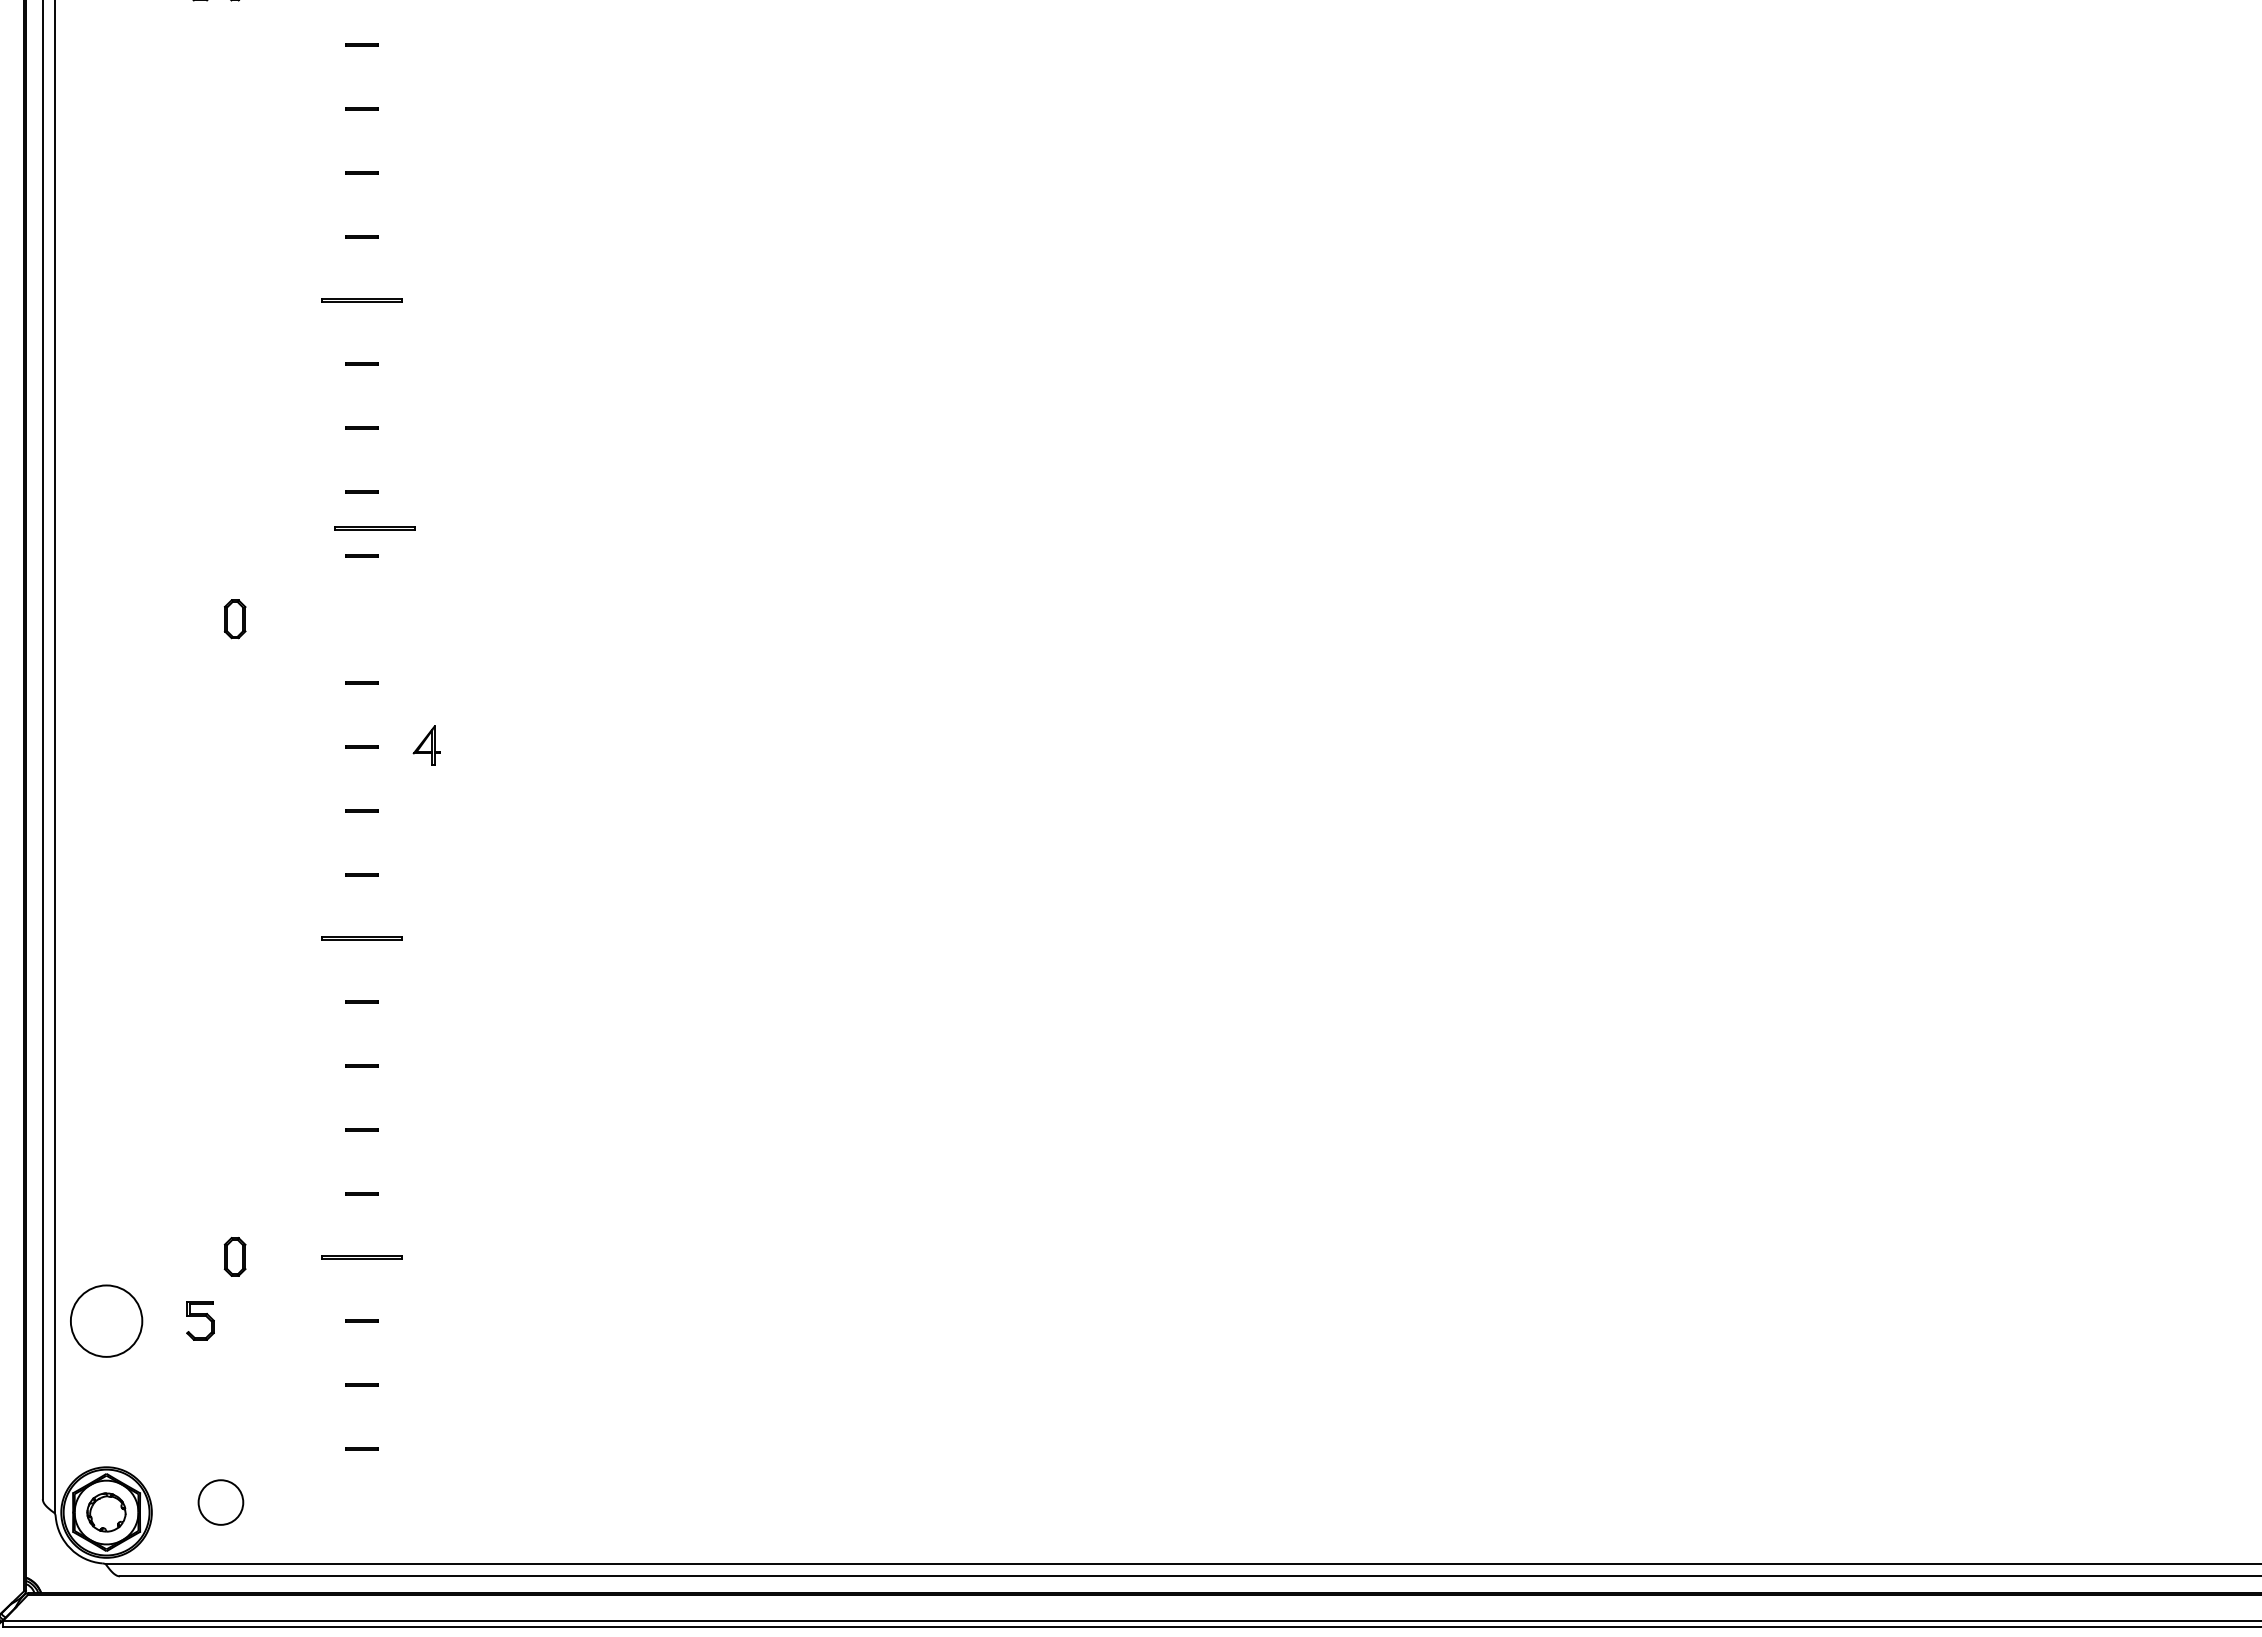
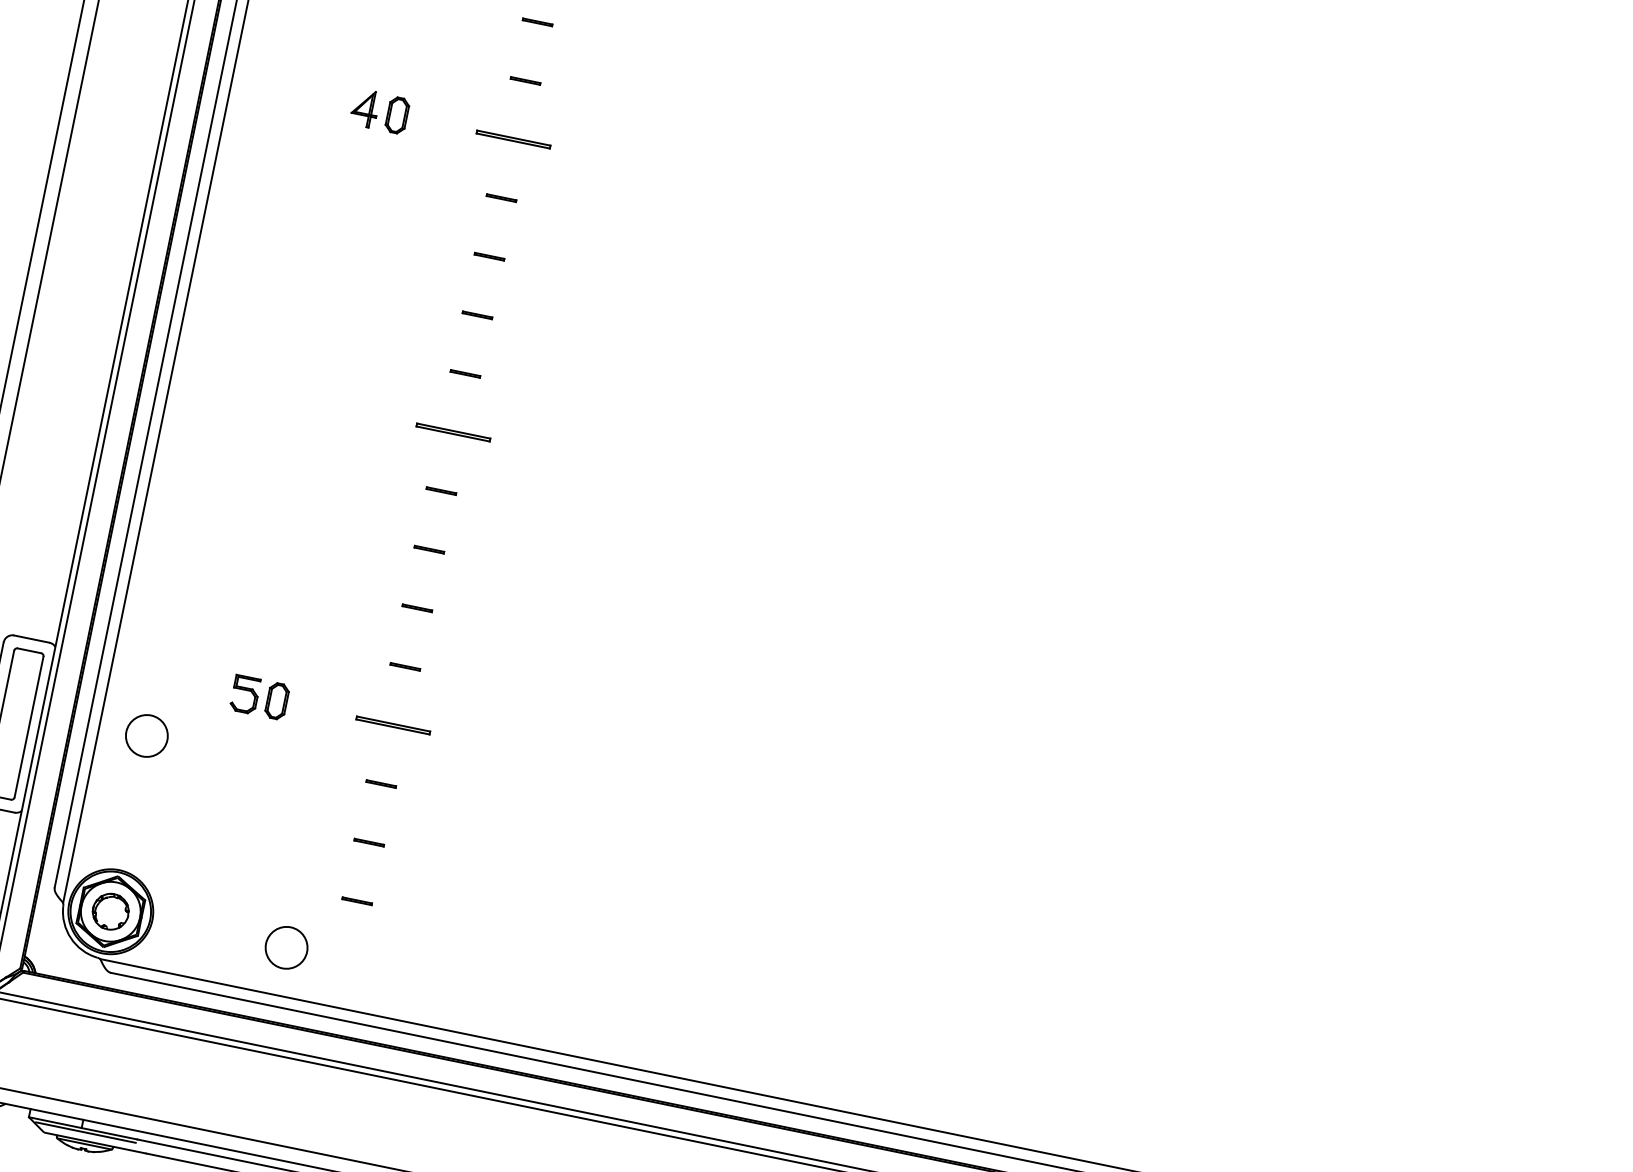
line: (374, 527) -> (513, 138), moved
part: (426, 745) -> (364, 108), moved
circle: (106, 1320) -> (146, 735), size x0.62
part: (200, 1320) -> (245, 694), moved
circle: (220, 1502) -> (286, 947), moved

